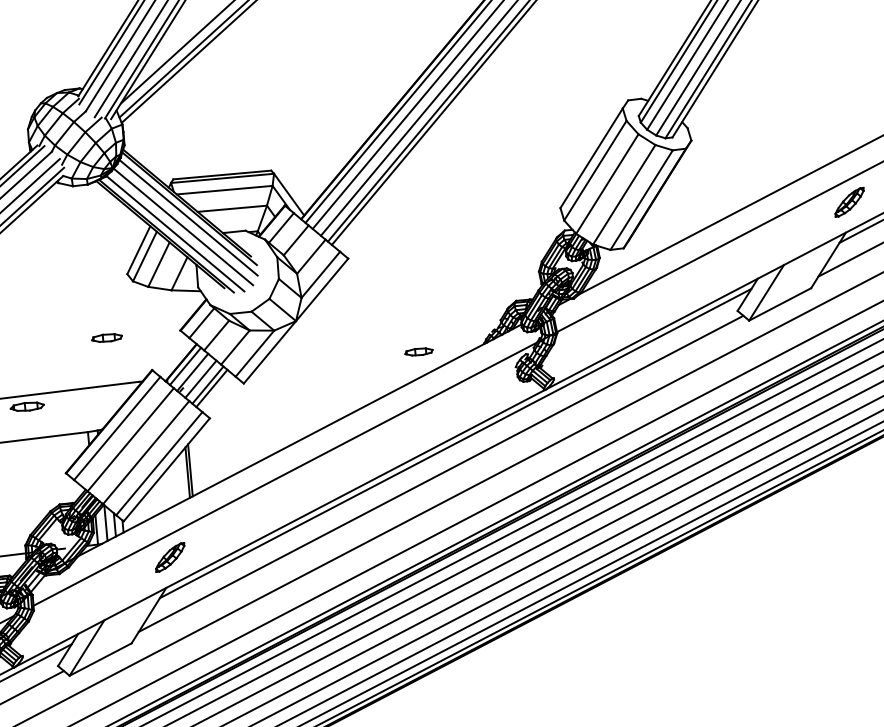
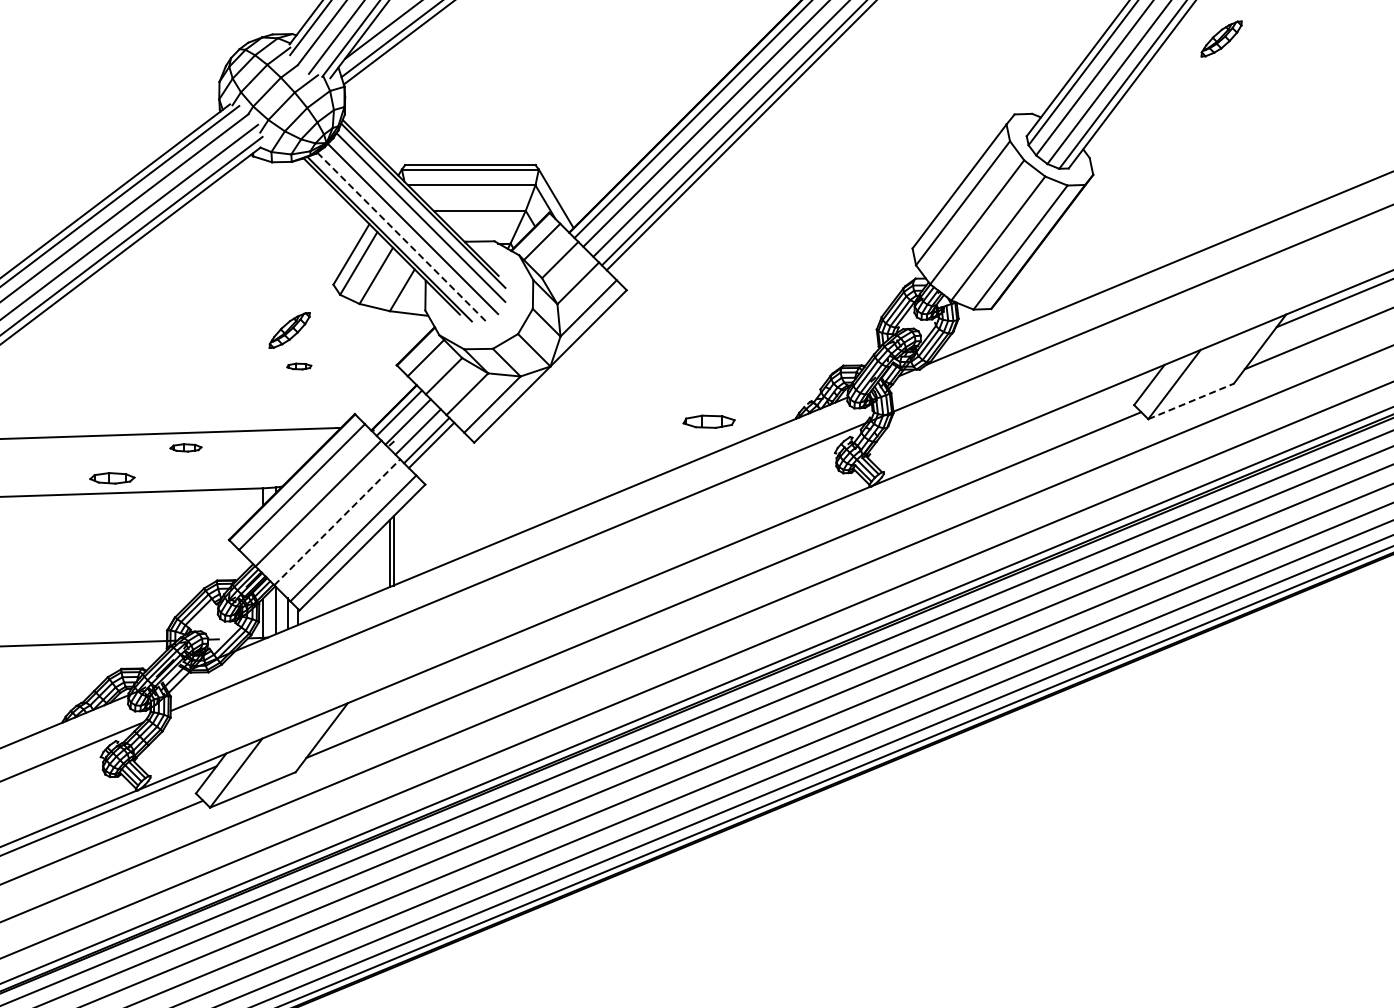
part: (849, 201) -> (1221, 38), moved
line: (175, 234) -> (401, 237), solid -> dashed
line: (780, 304) -> (1191, 401), solid -> dashed
part: (107, 337) -> (299, 366), size x0.6
part: (418, 351) -> (708, 421), size x1.4
part: (26, 406) -> (185, 447), size x0.7
line: (455, 443) -> (746, 546), removed
line: (146, 452) -> (337, 522), solid -> dashed
part: (170, 557) -> (289, 330), moved

